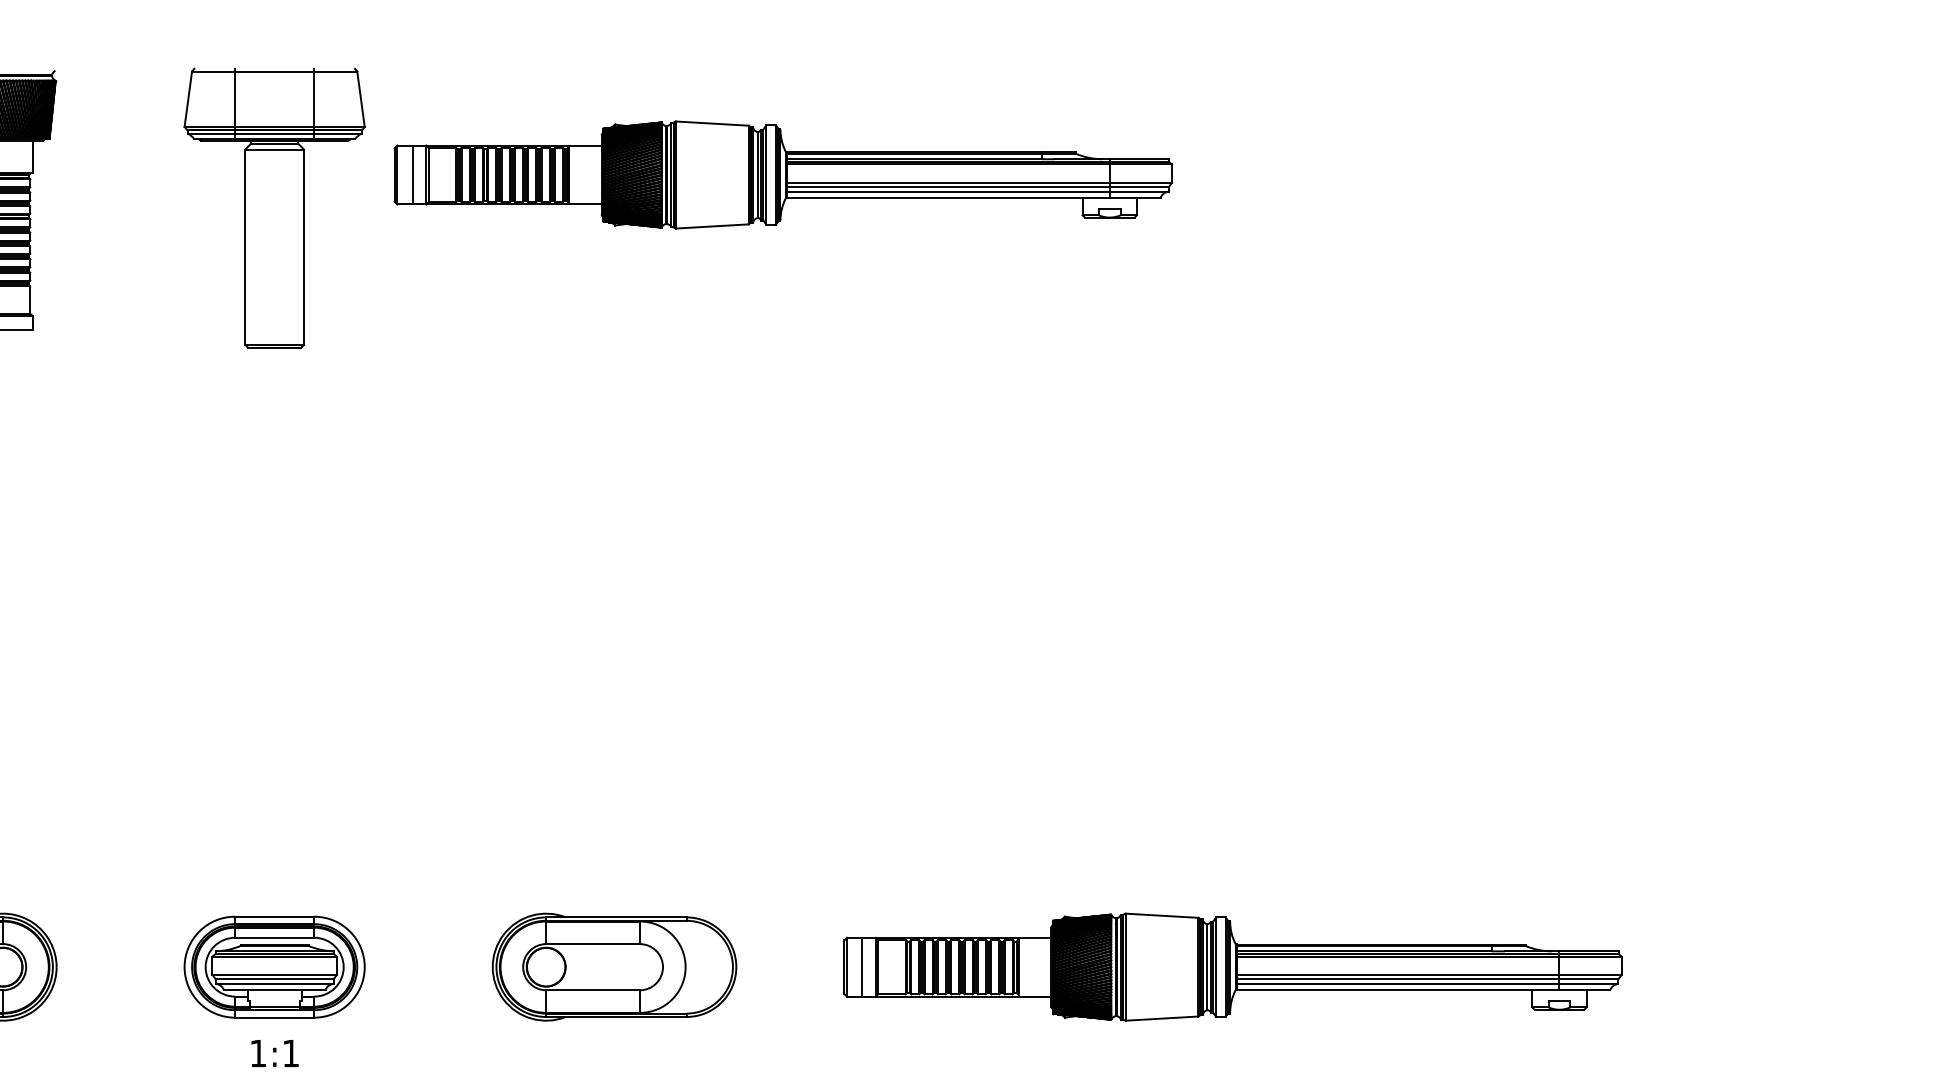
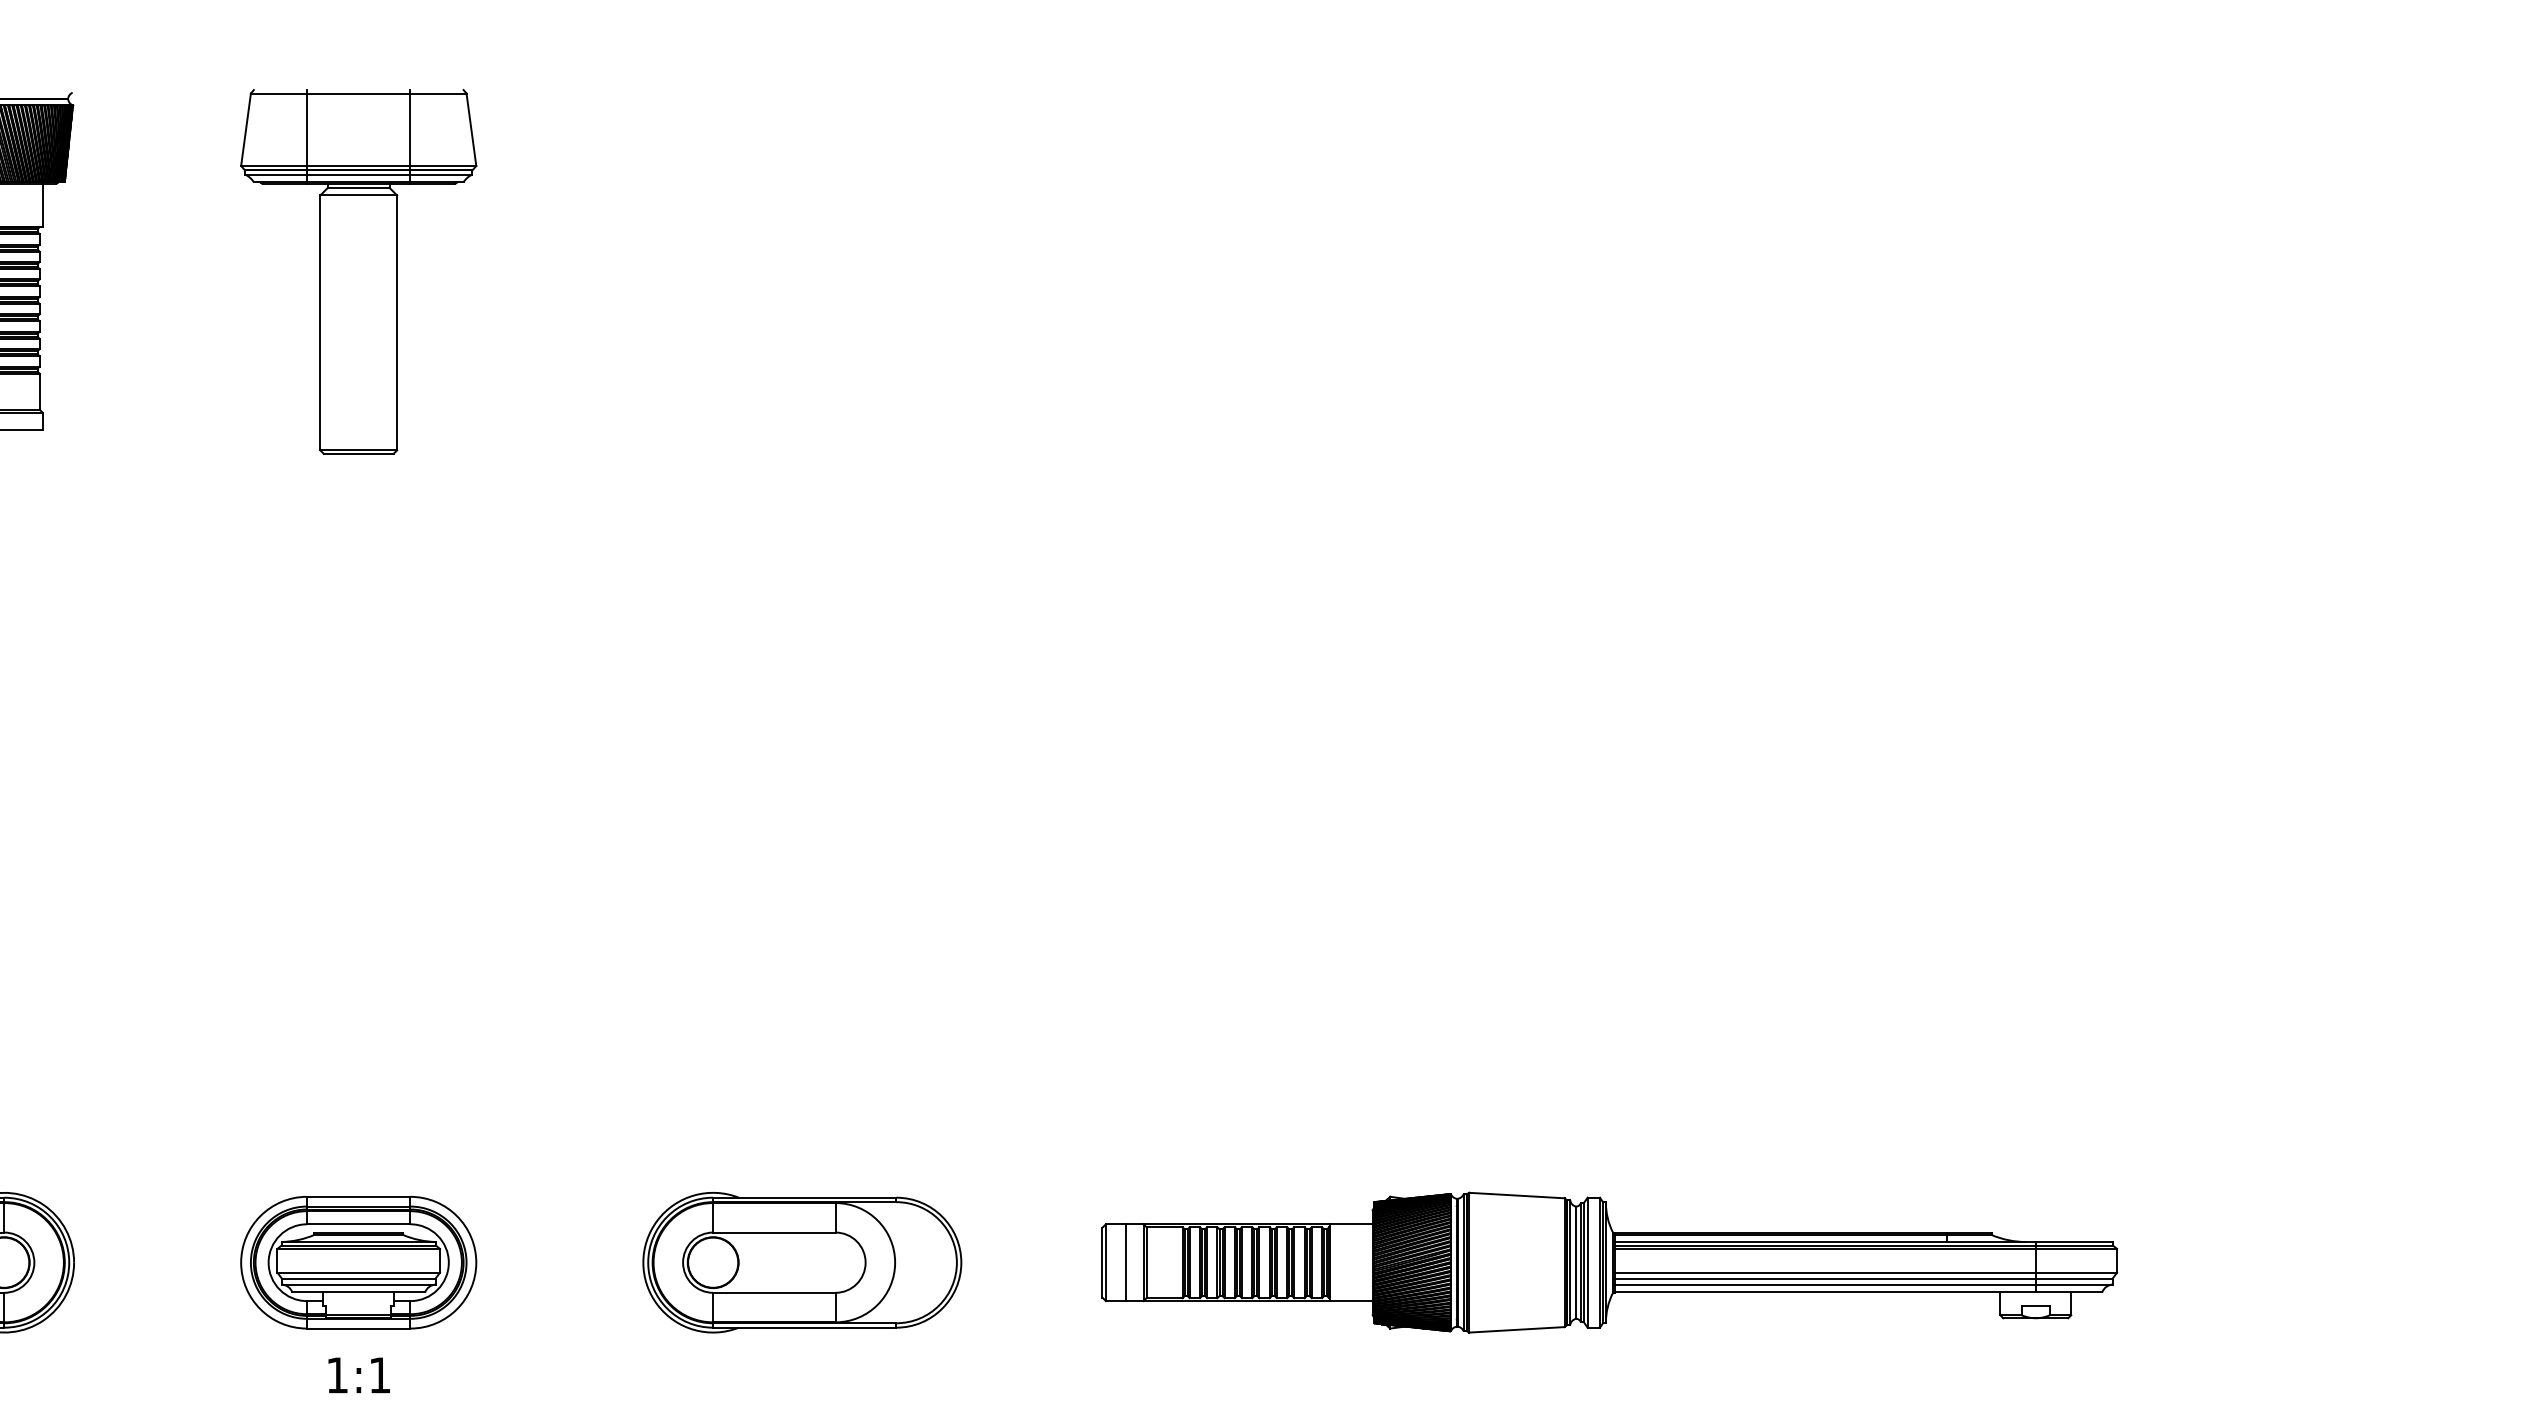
part: (783, 174) -> (1022, 228), removed

